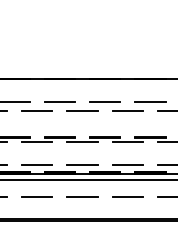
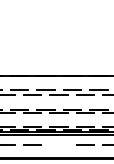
line: (81, 195) -> (58, 144), removed

